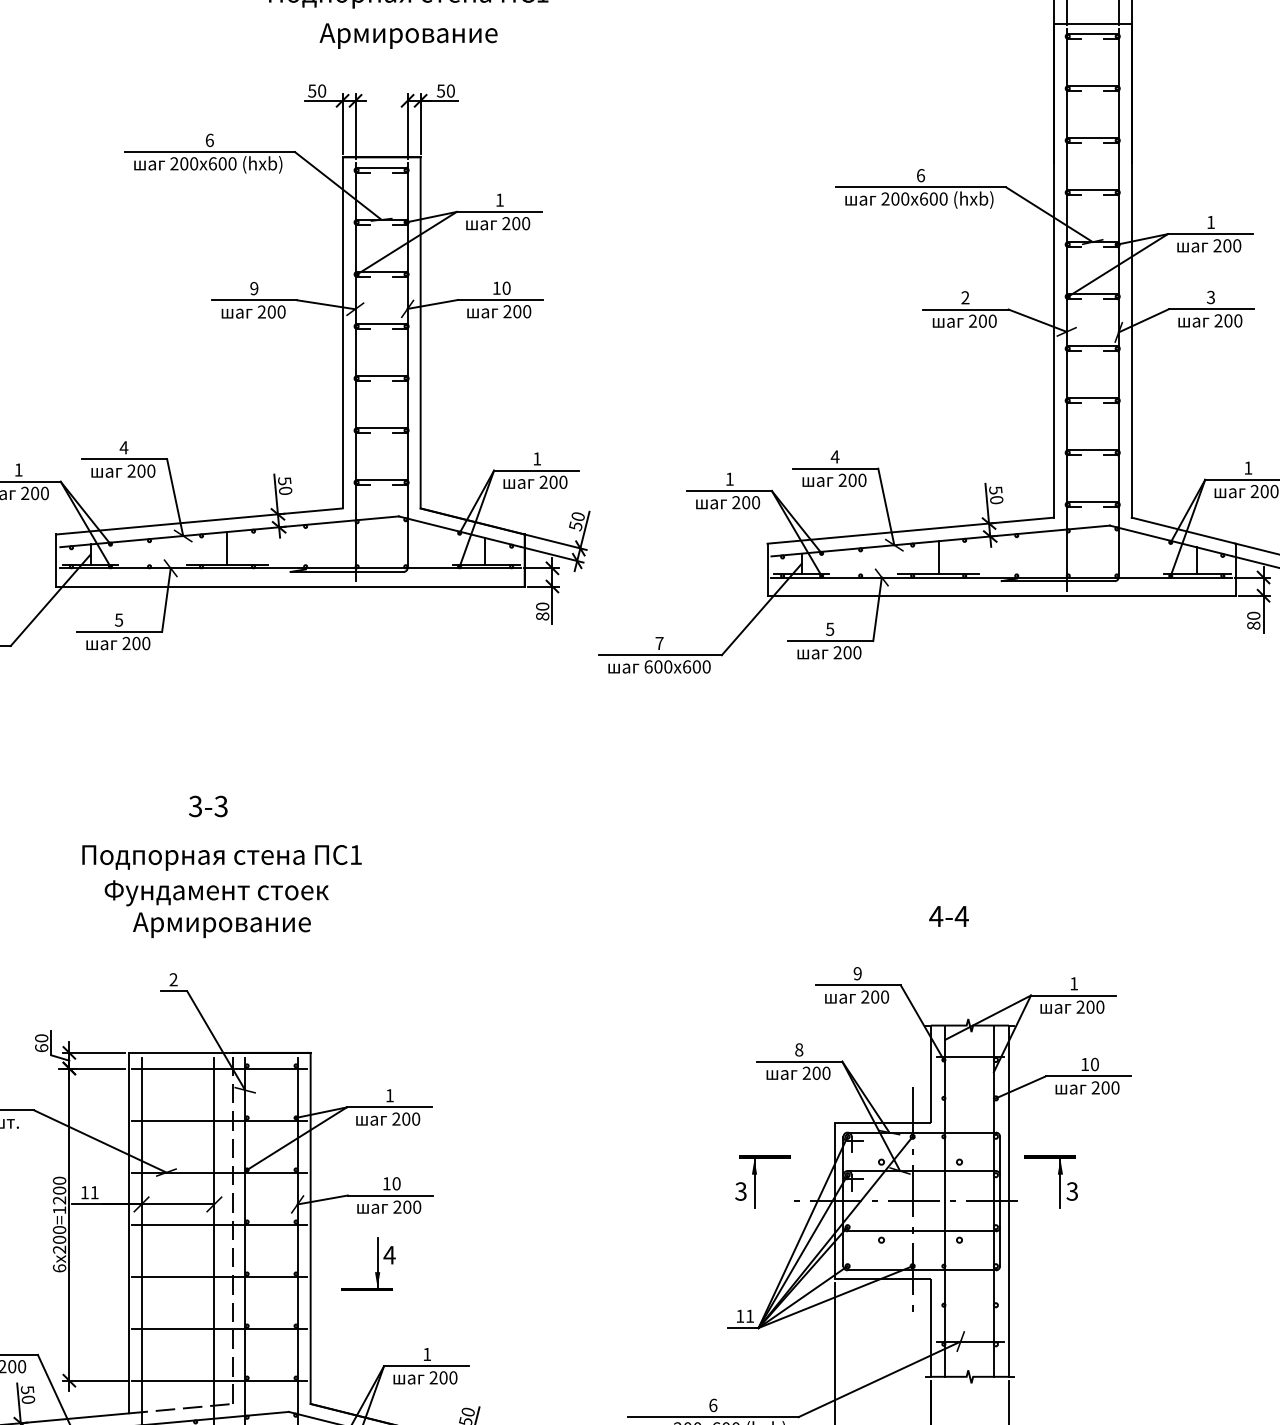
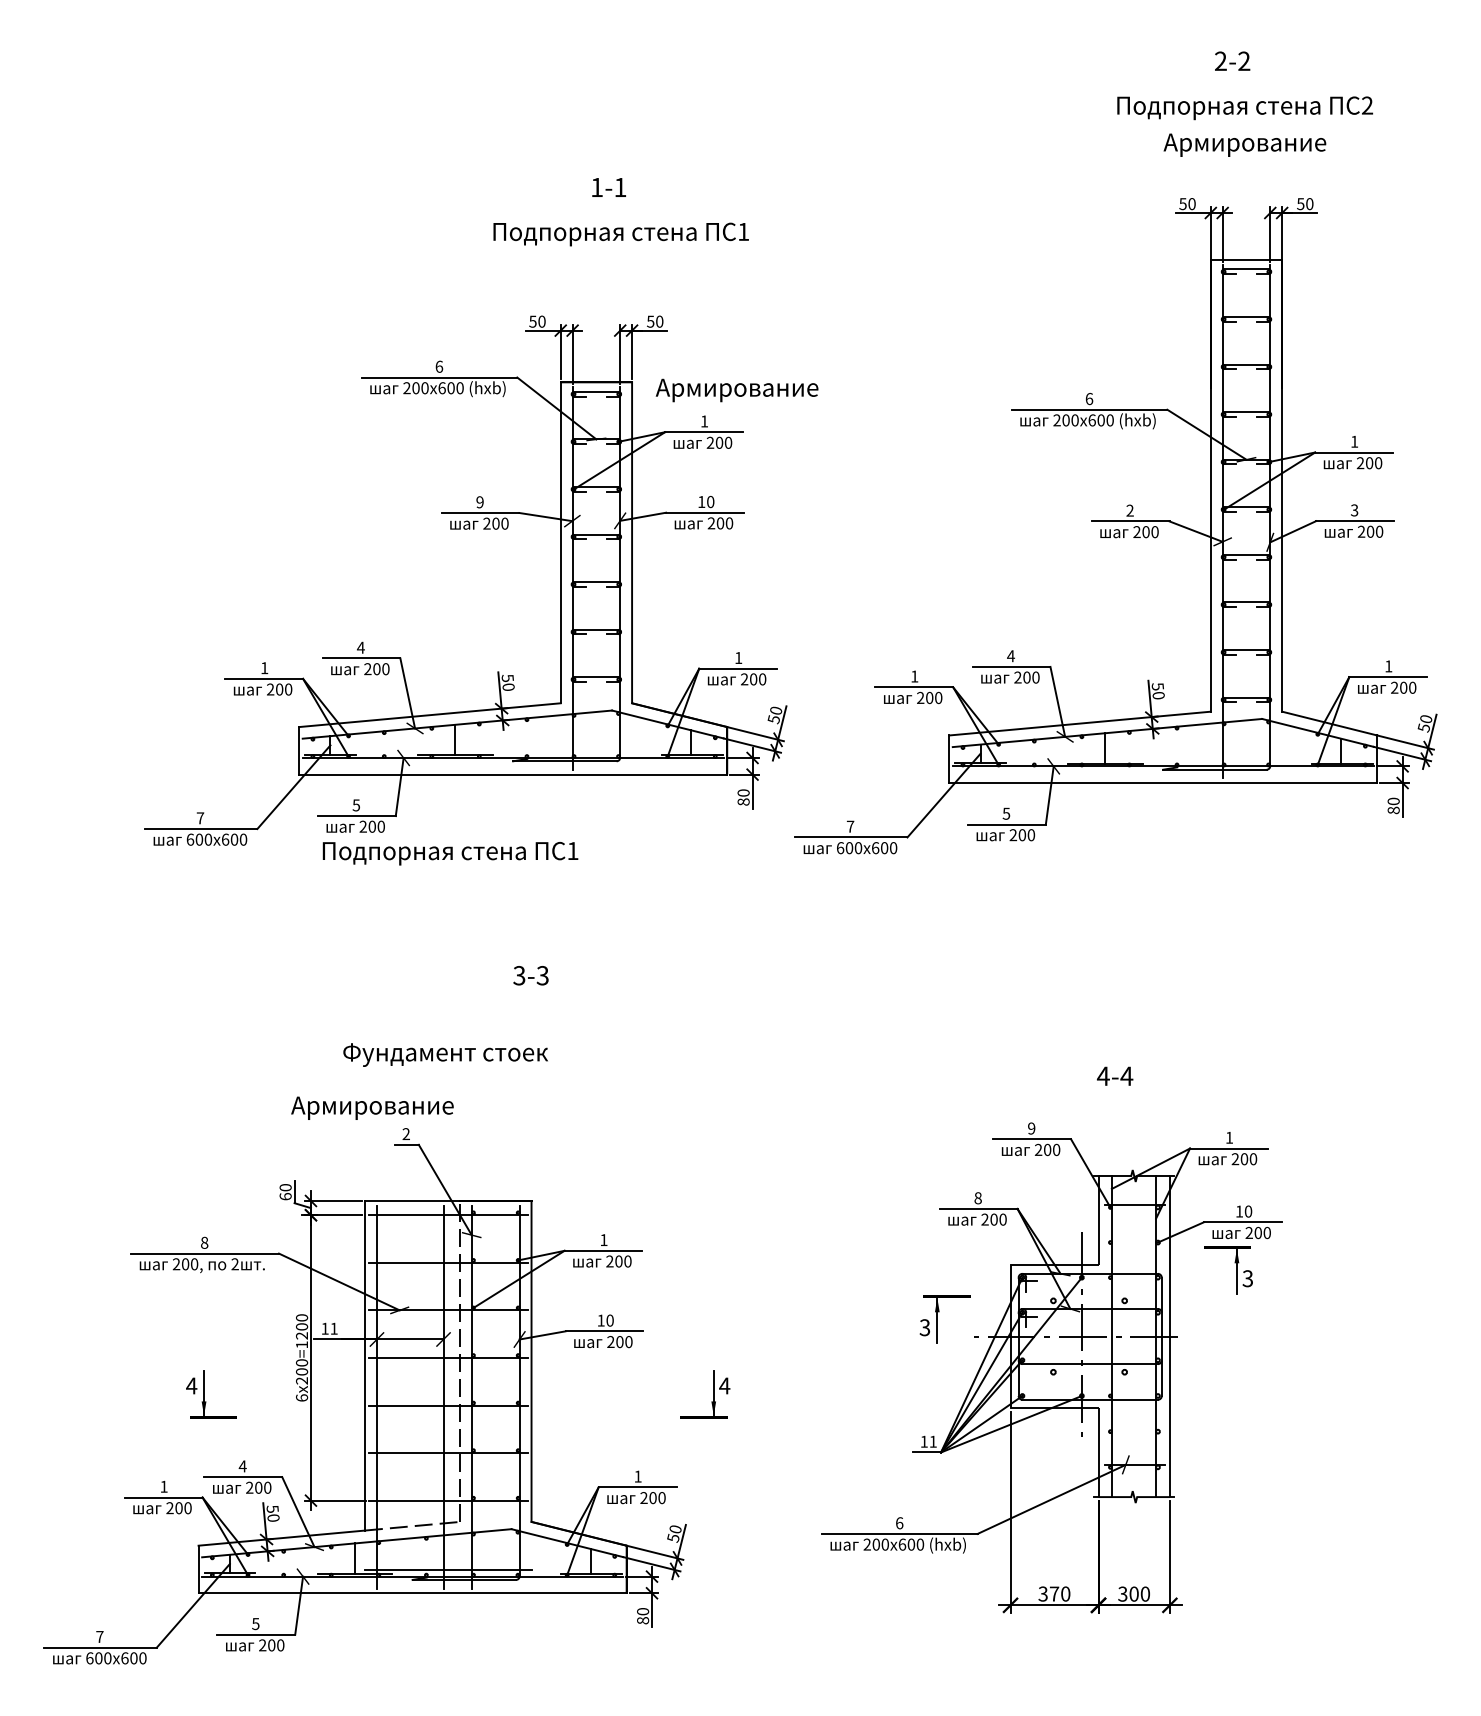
text: (407, 36) -> (736, 390), moved
text: (207, 806) -> (530, 975), moved
text: (221, 857) -> (450, 853), moved
text: (221, 924) -> (372, 1107), moved
part: (1059, 1182) -> (1236, 1270), moved
part: (377, 1264) -> (713, 1394), moved

